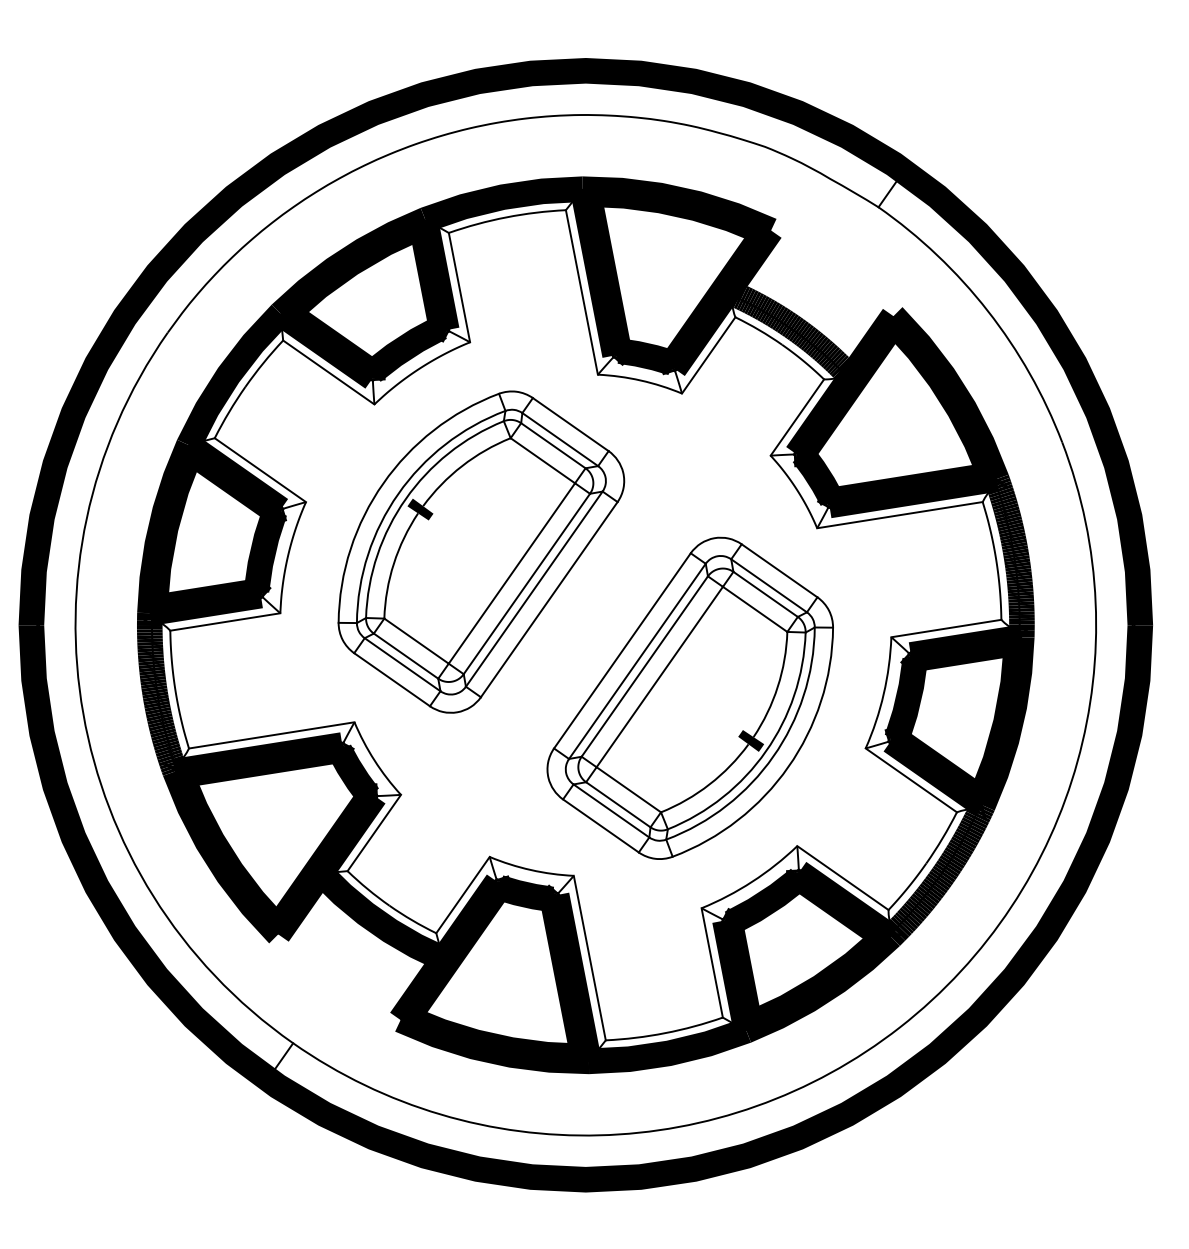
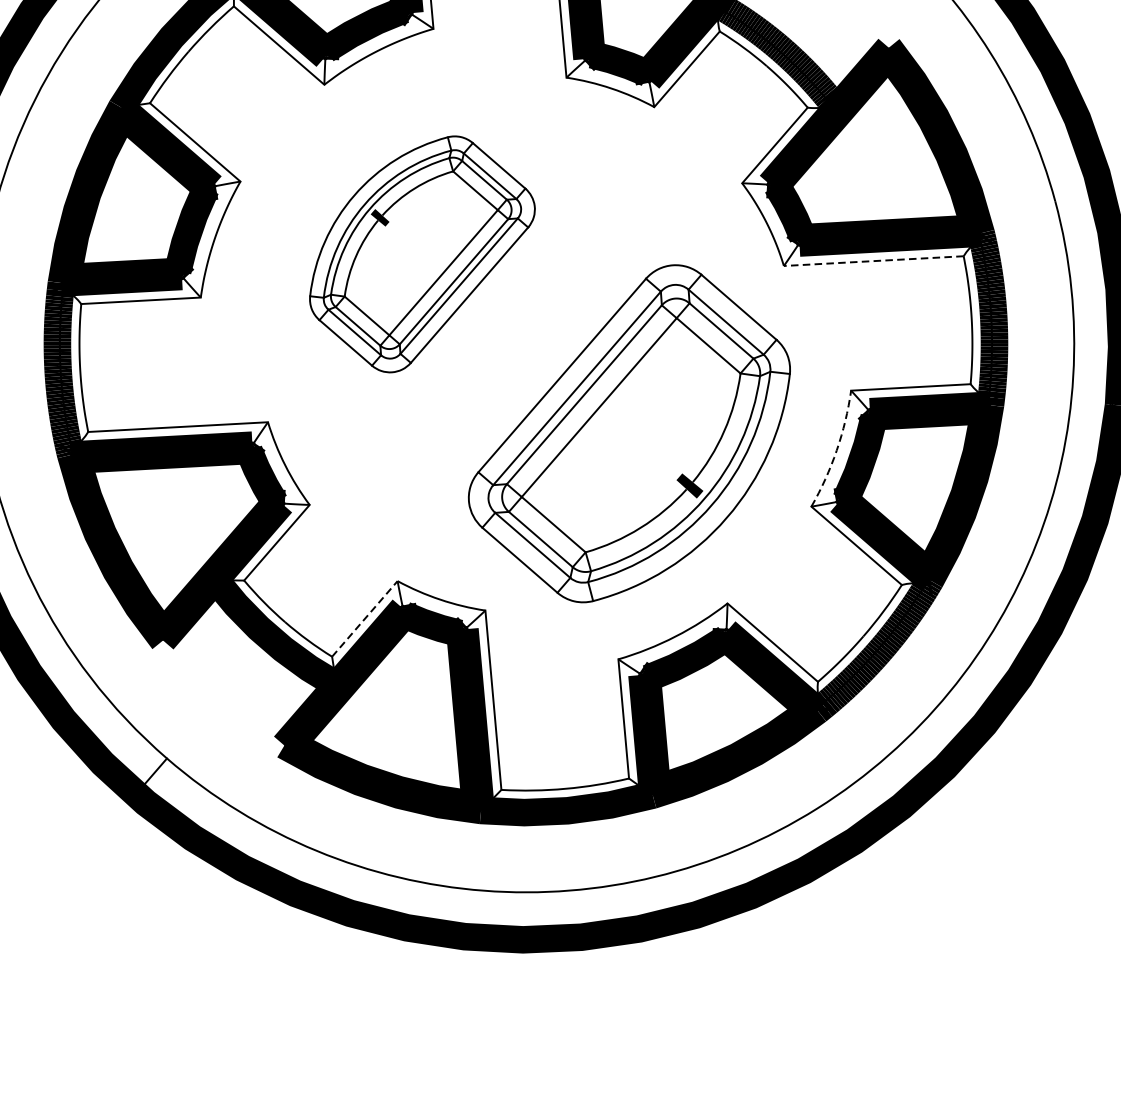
line: (899, 515) -> (873, 261), solid -> dashed
part: (481, 551) -> (422, 253), size x0.7
arc: (883, 694) -> (836, 450), solid -> dashed
line: (463, 895) -> (365, 619), solid -> dashed

